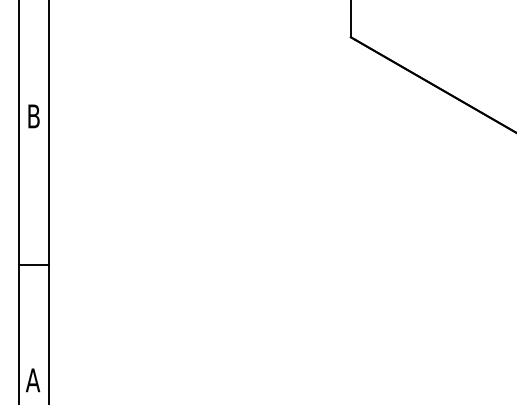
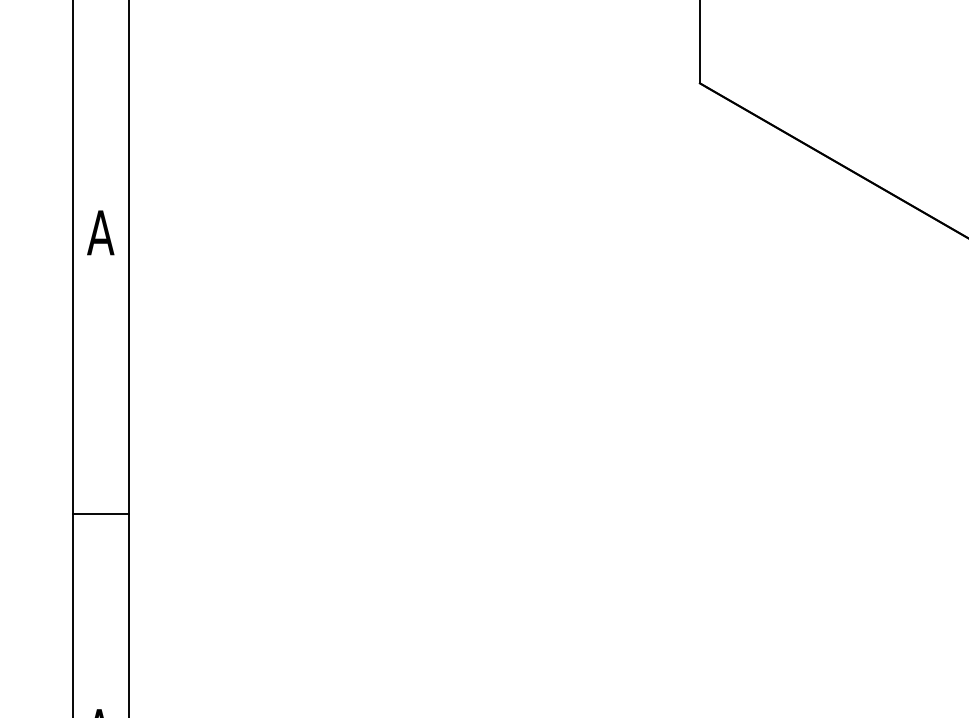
text: (33, 116) -> (100, 233), B -> A

